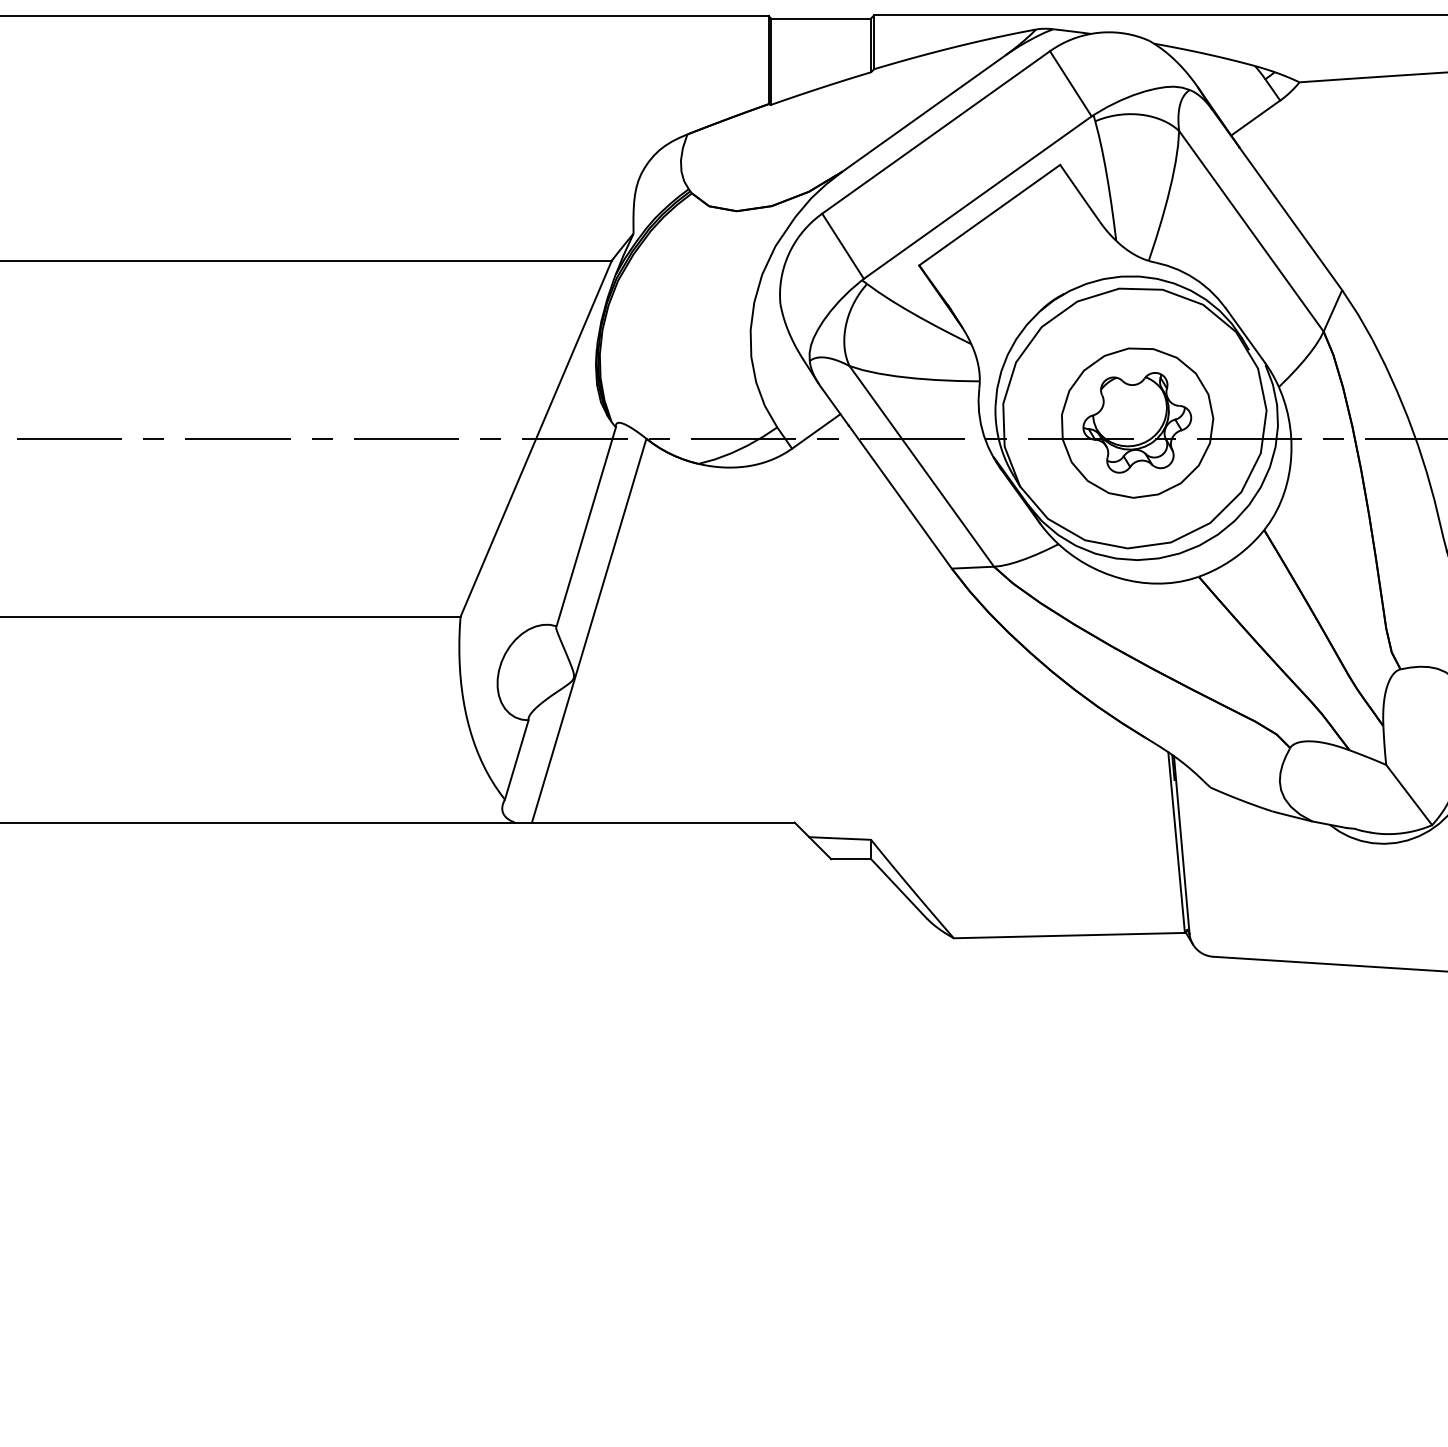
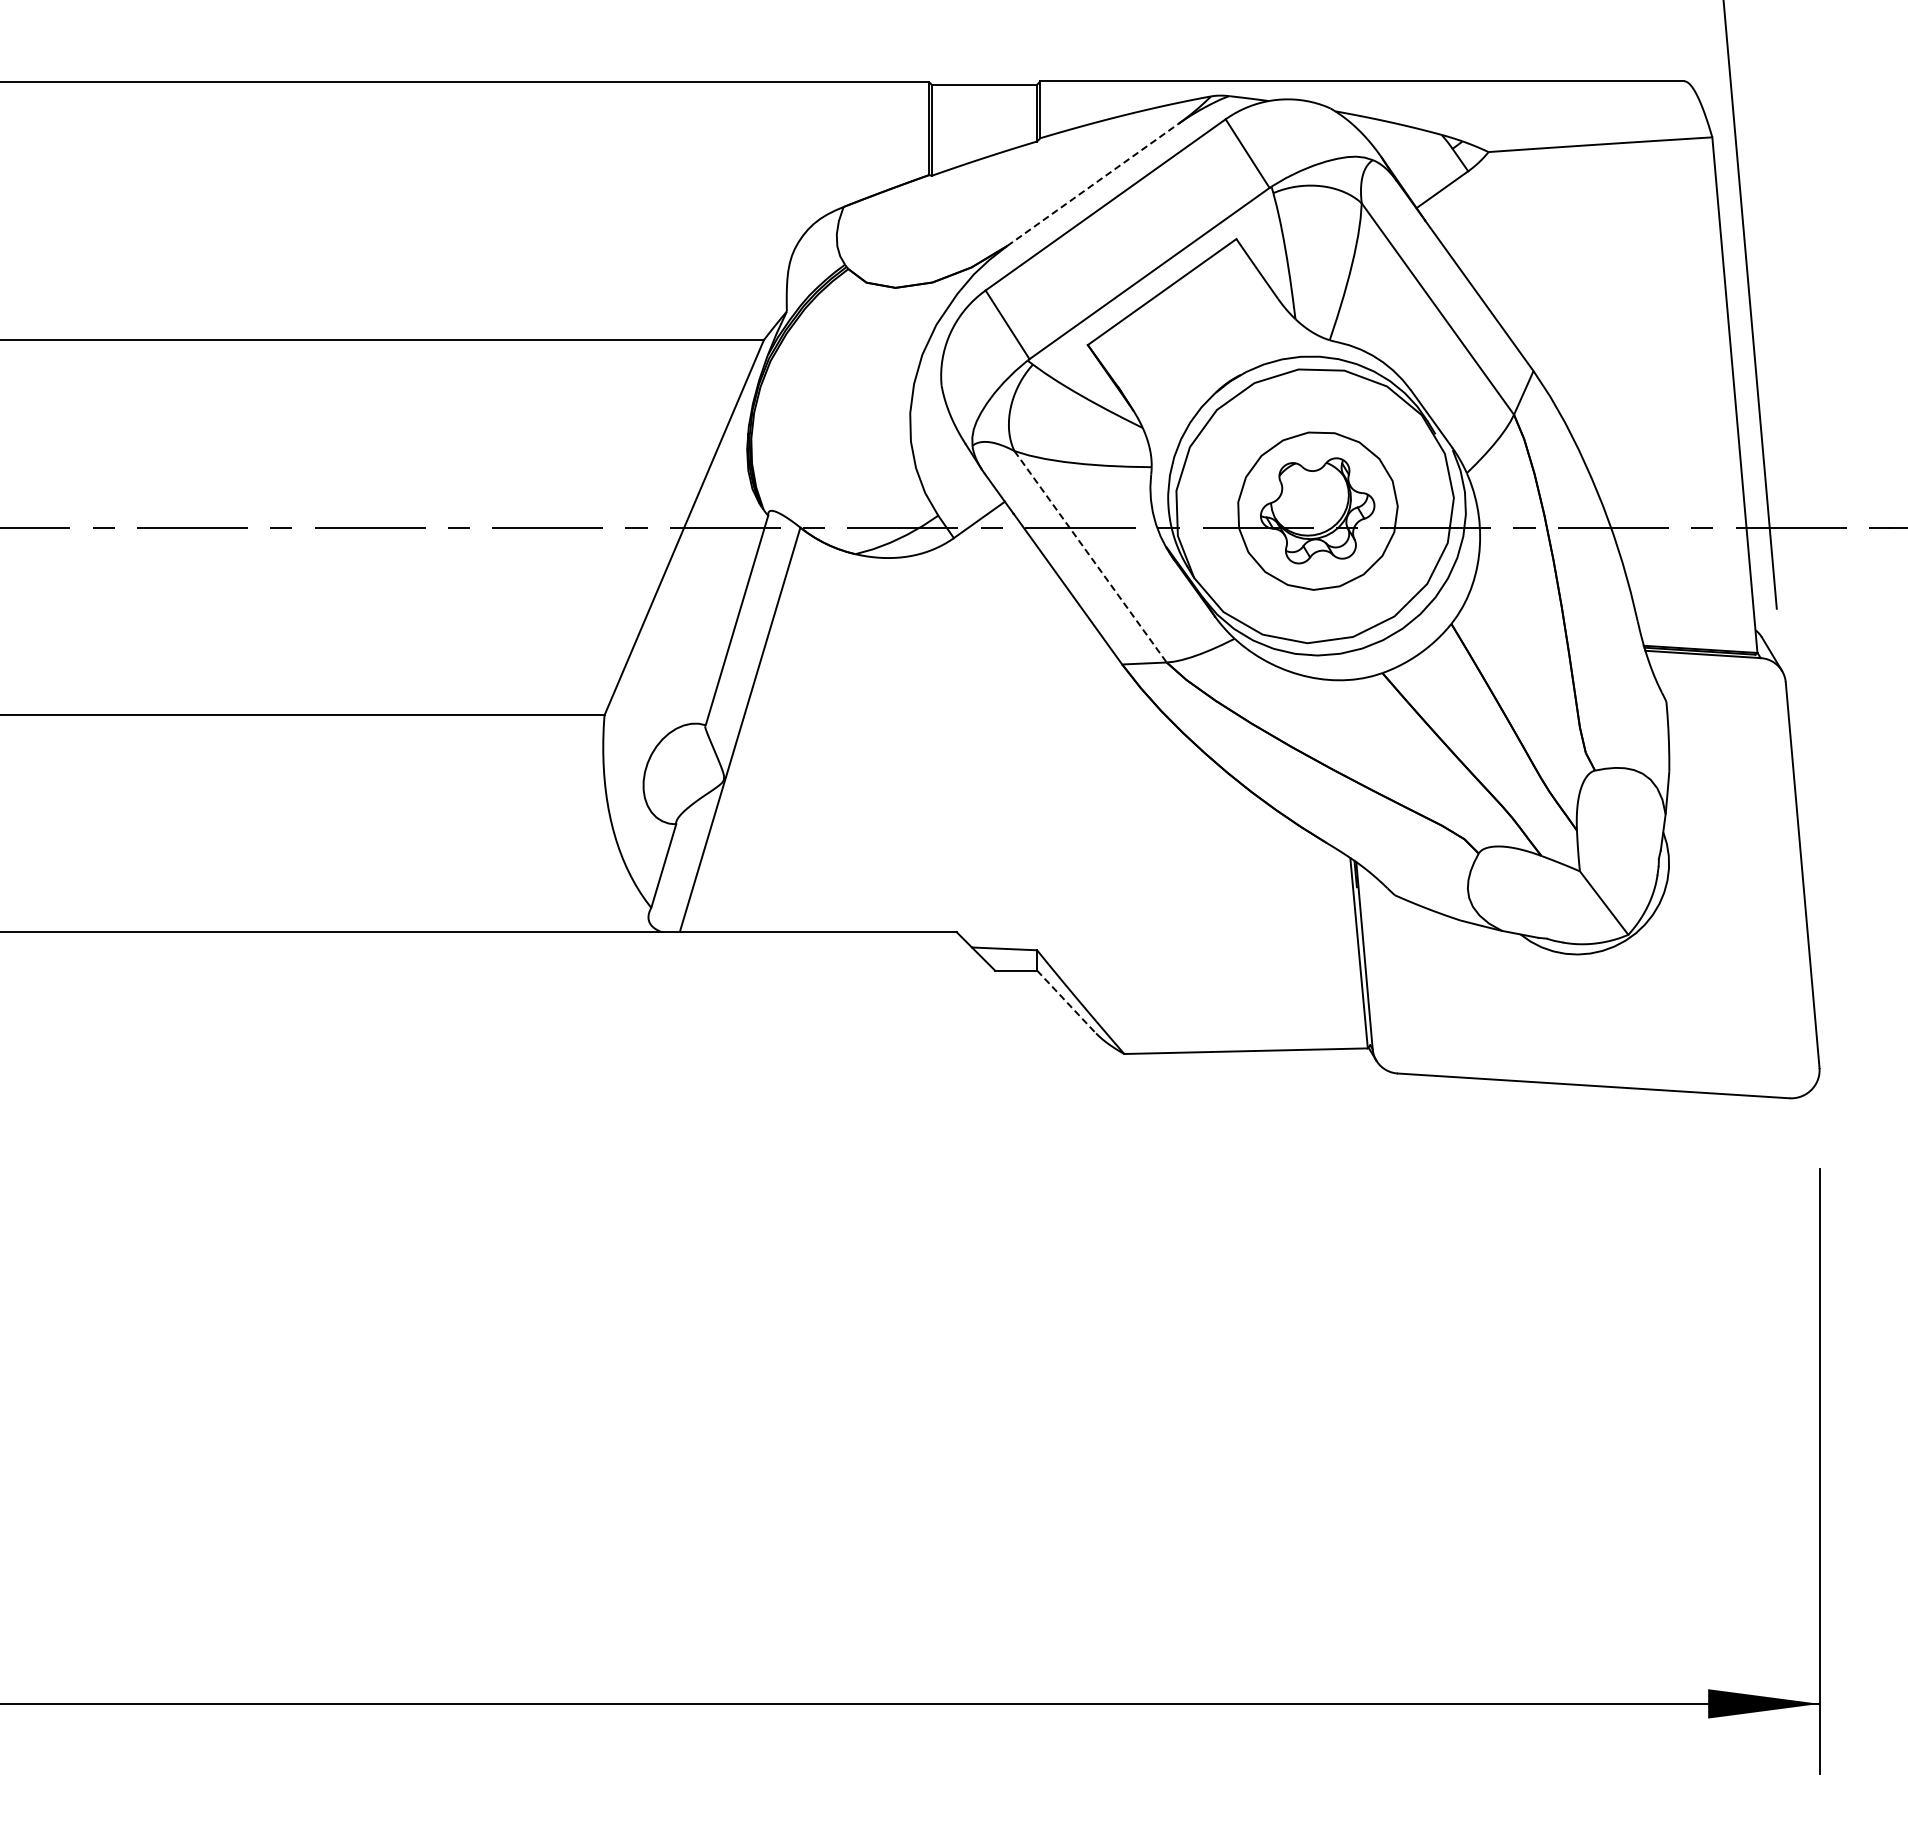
line: (924, 113) -> (1093, 184), solid -> dashed
line: (921, 467) -> (1090, 557), solid -> dashed
line: (898, 889) -> (1066, 1002), solid -> dashed

